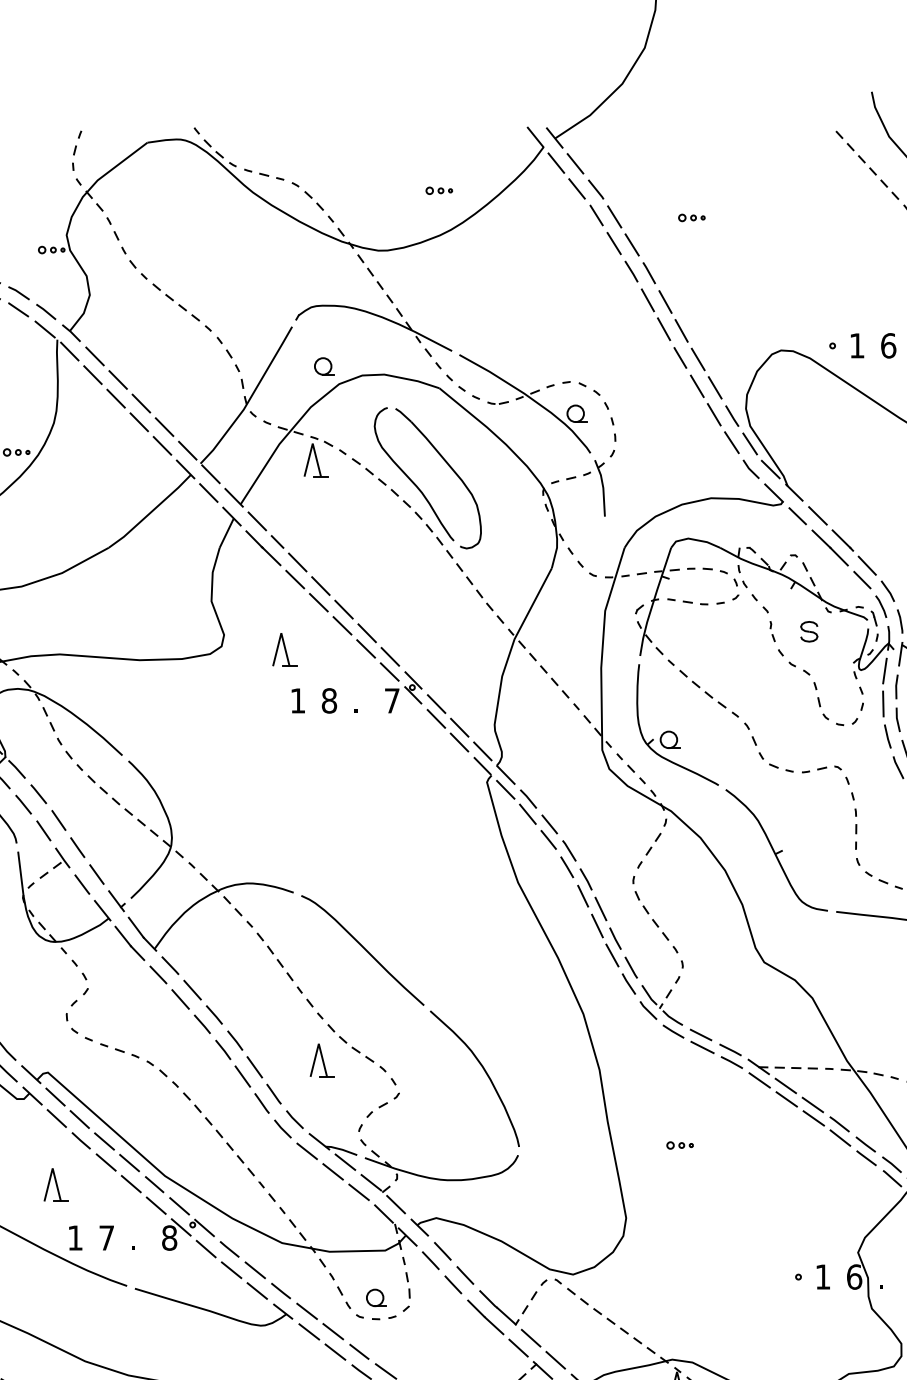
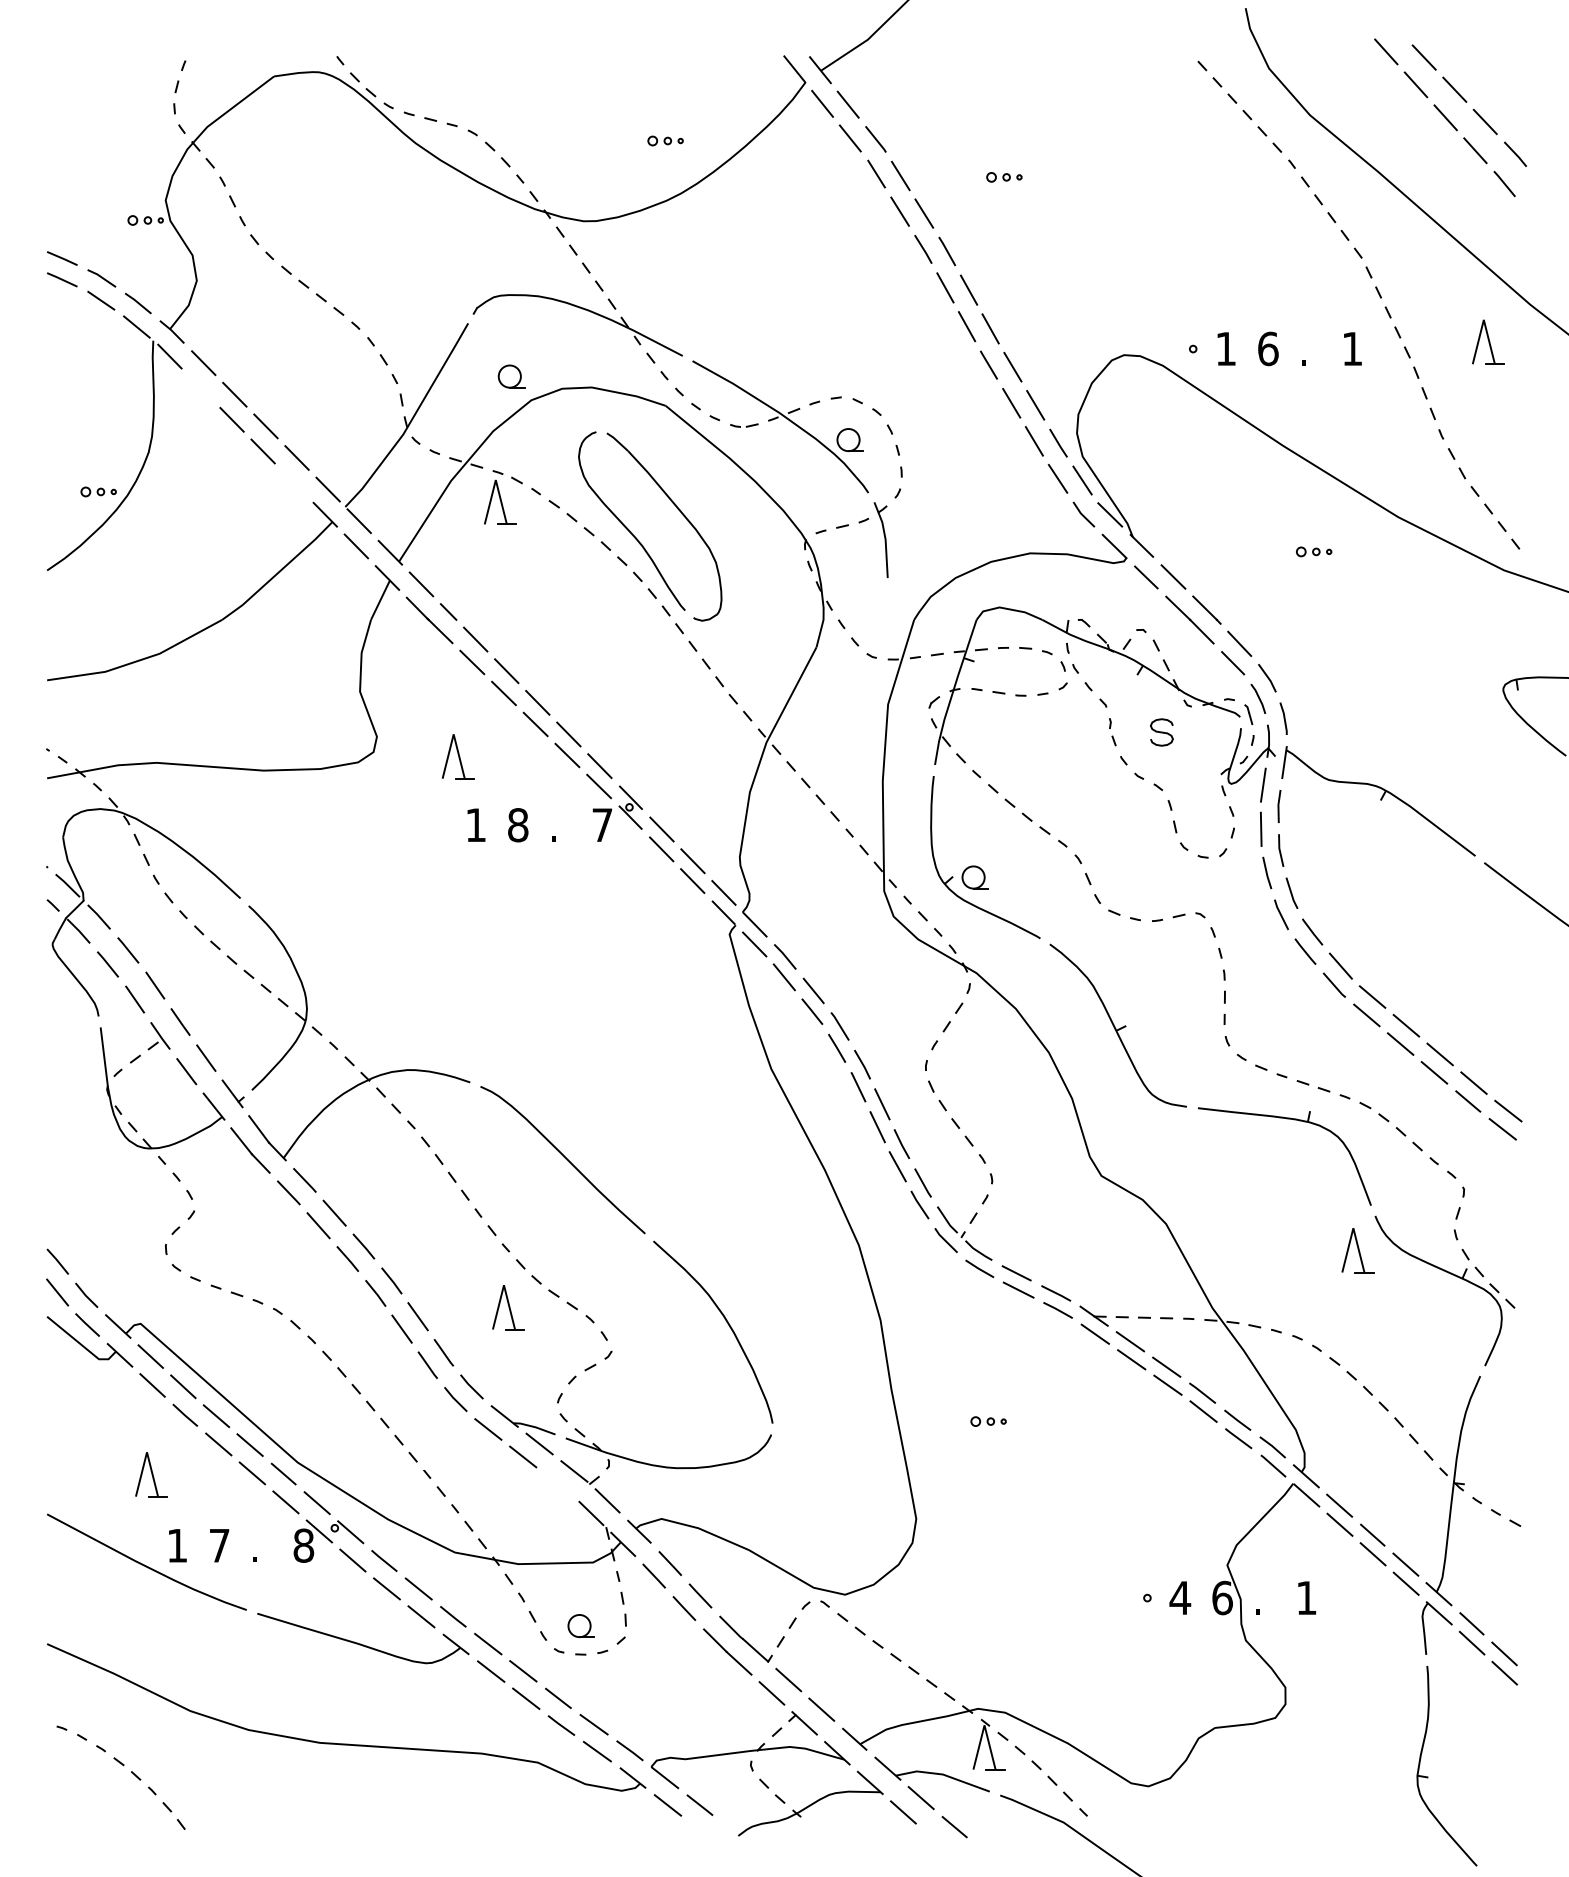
line: (92, 375) -> (200, 388), removed
line: (161, 445) -> (293, 482), removed
line: (358, 1192) -> (557, 1484), removed
text: (823, 1276) -> (1180, 1597), 1 -> 4

